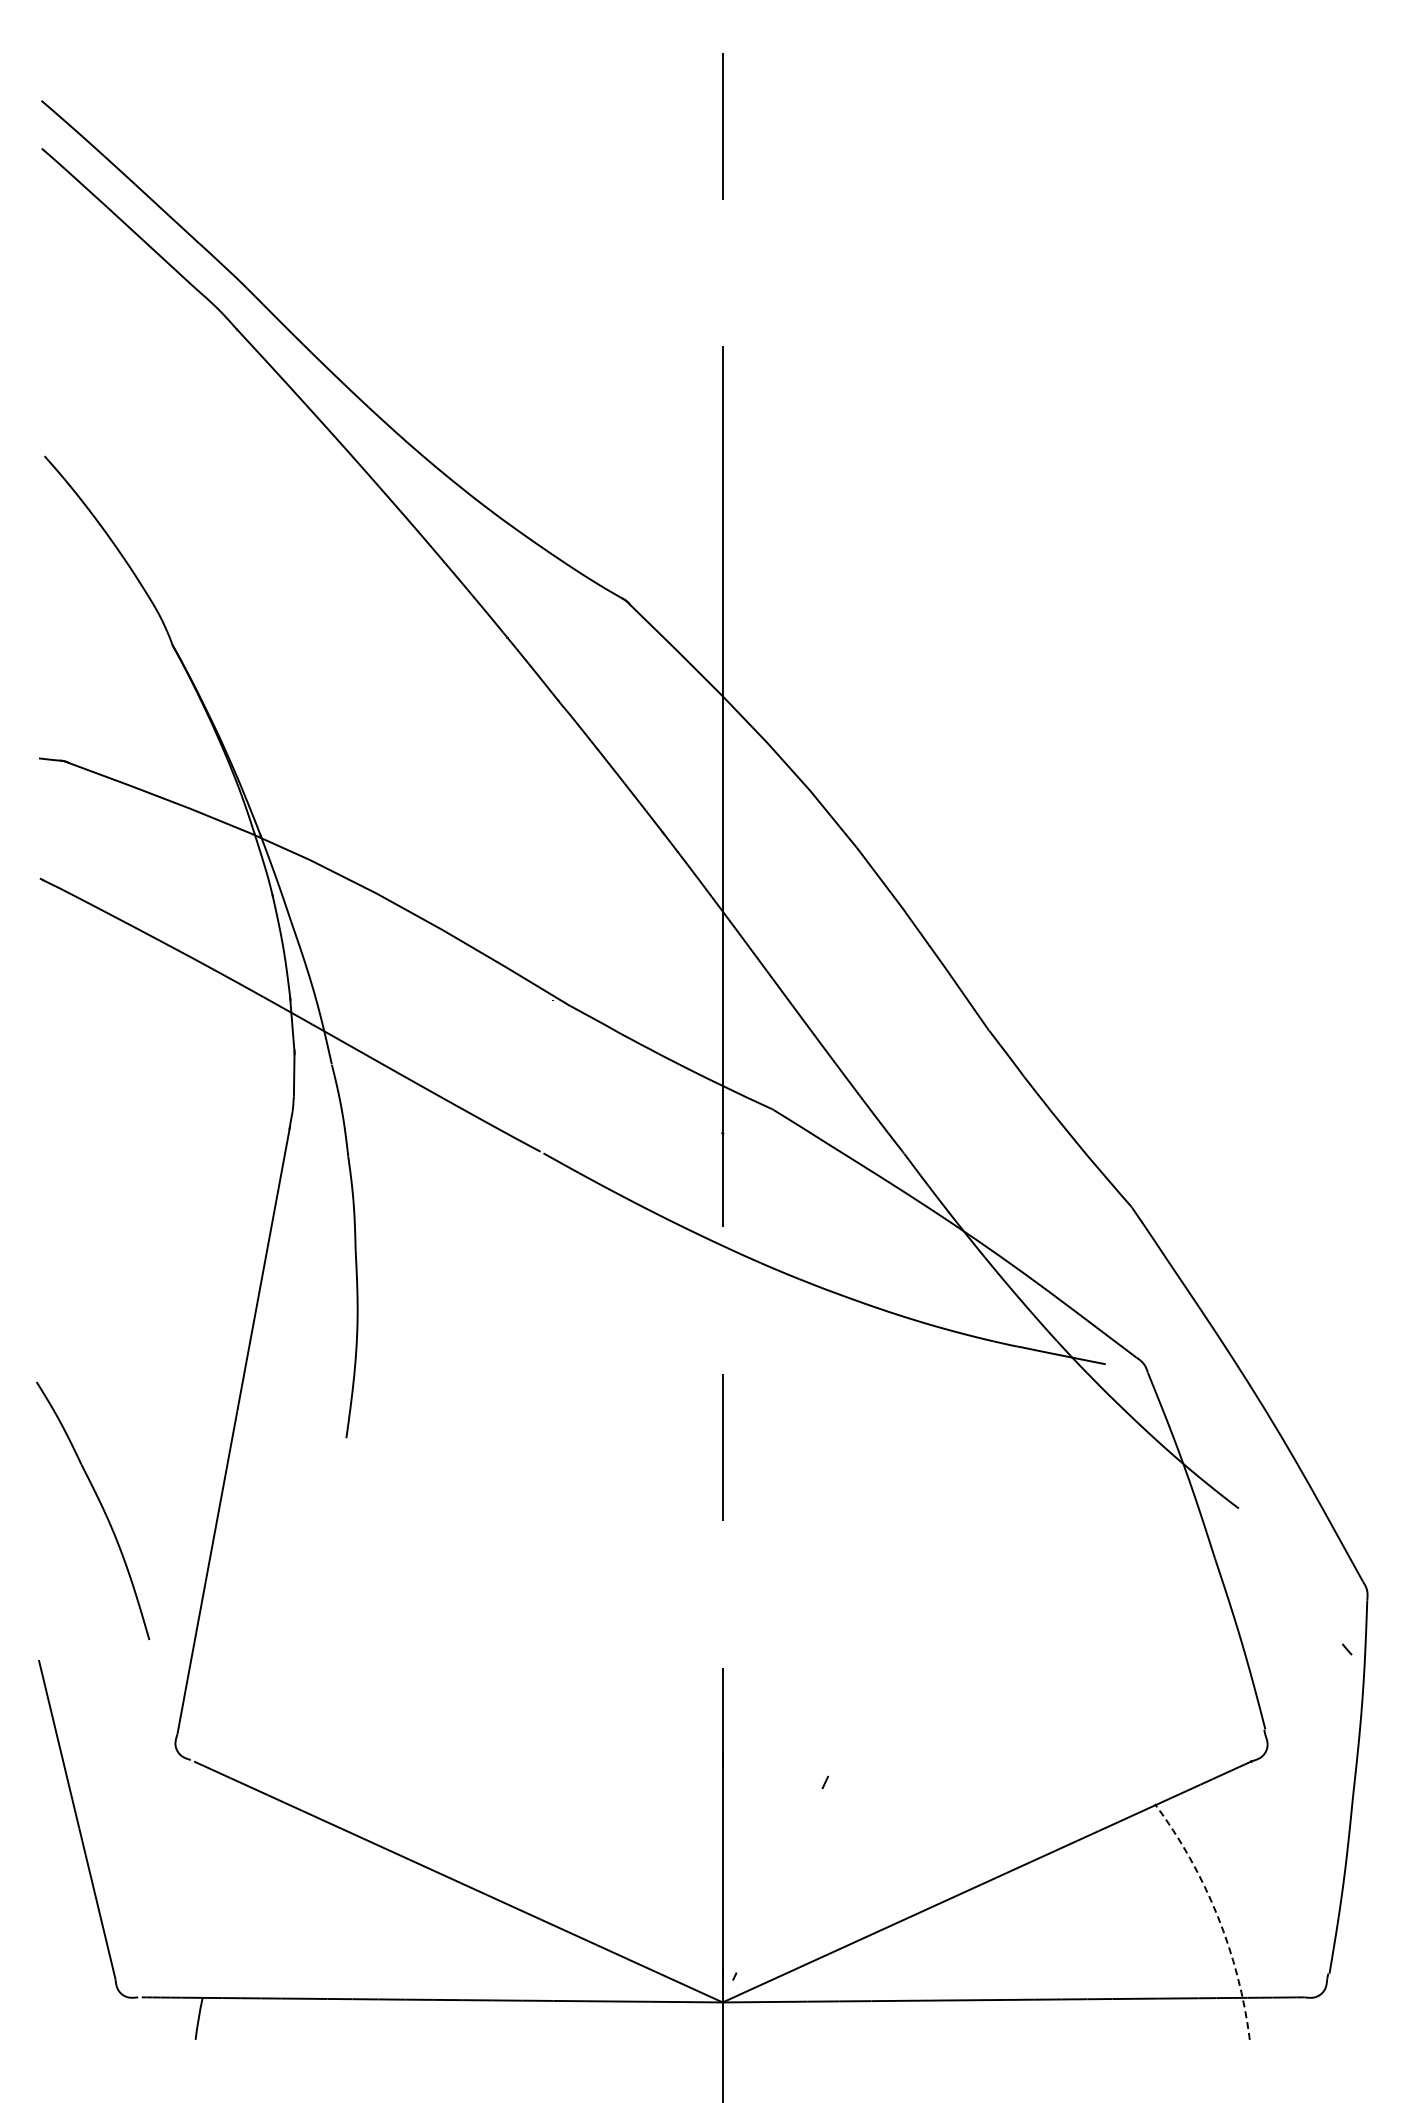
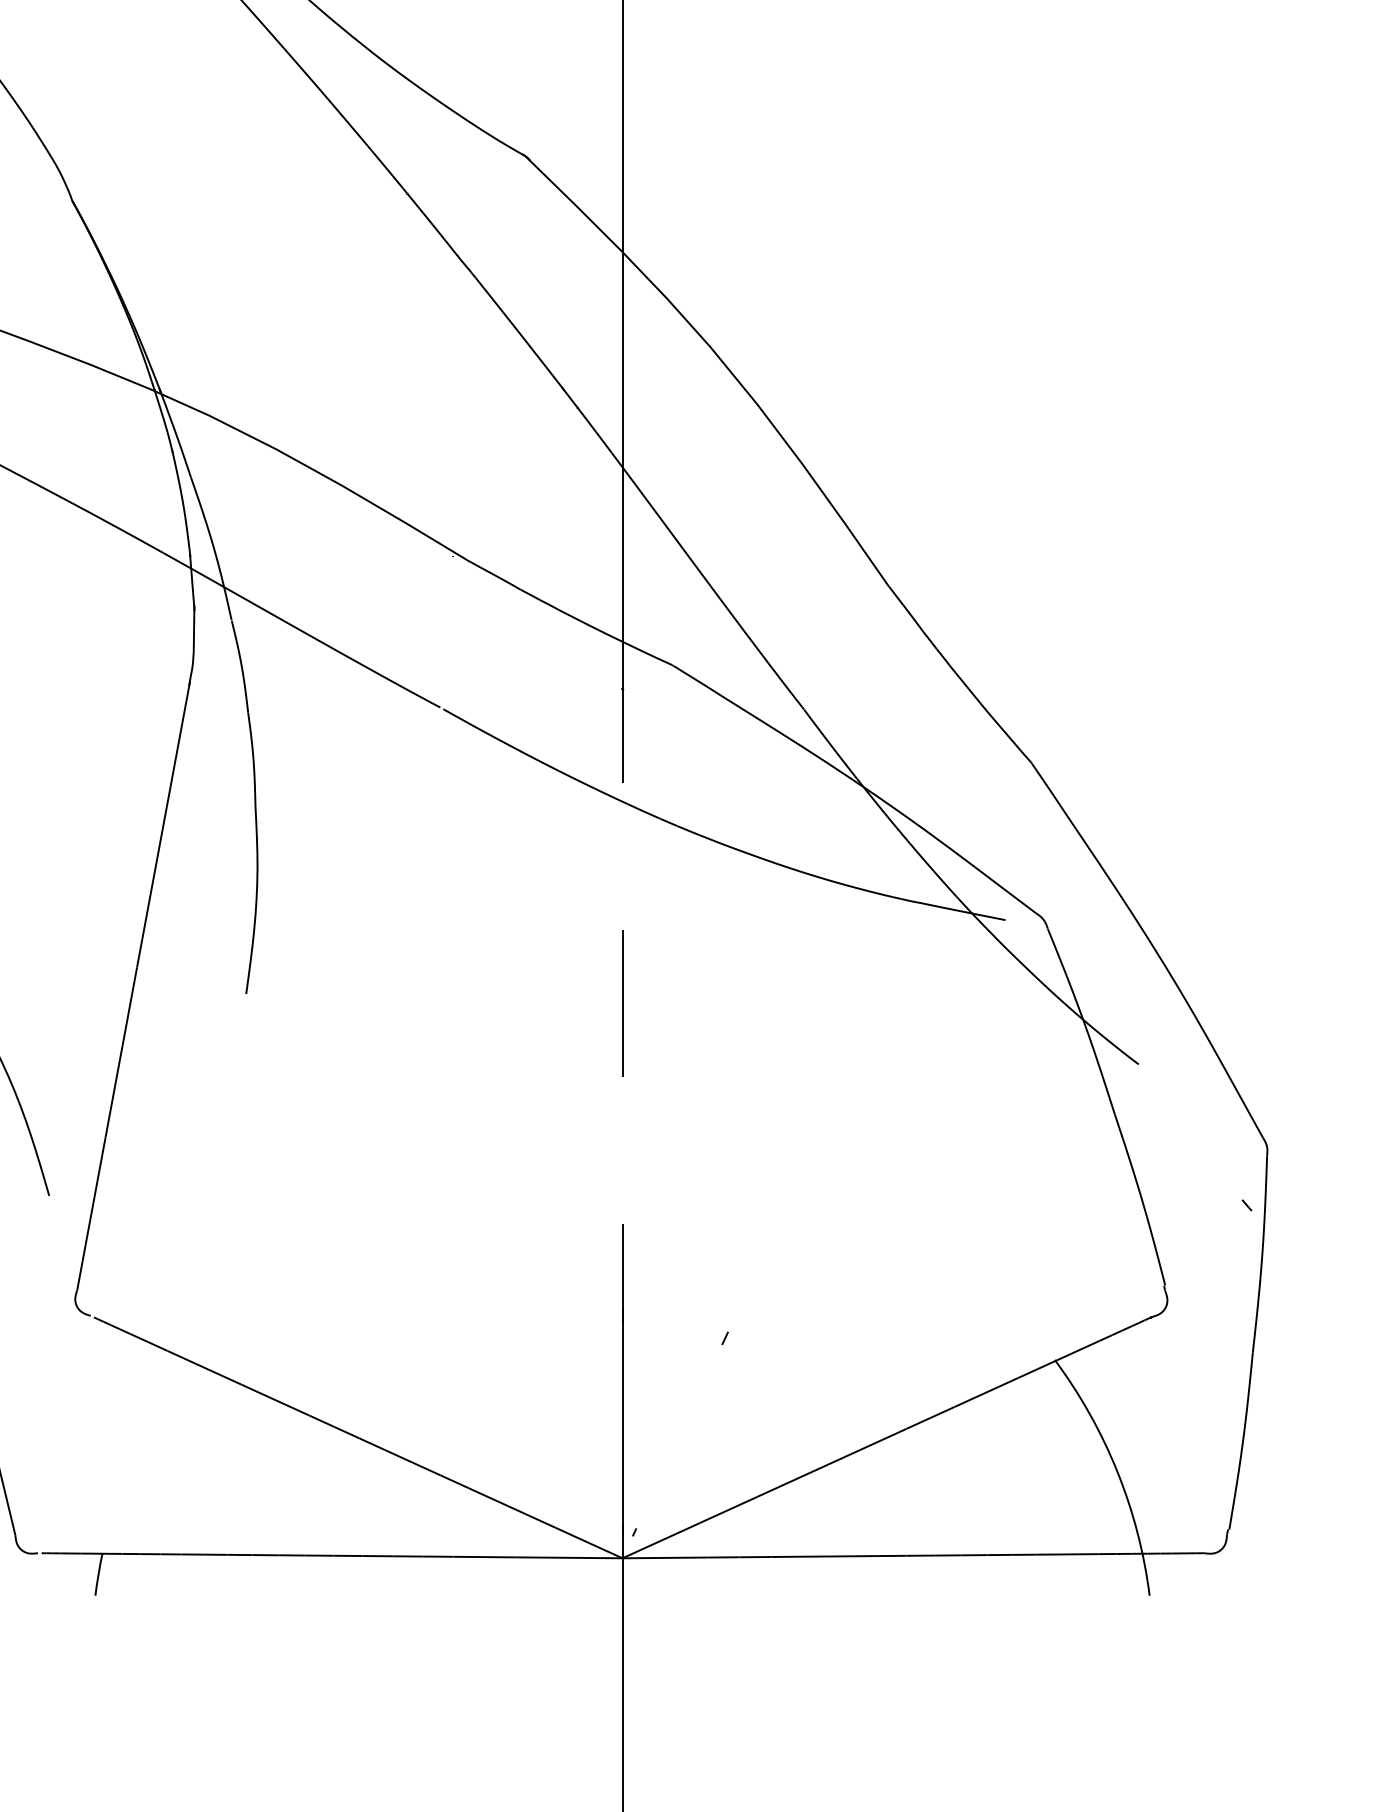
arc: (1217, 1915) -> (1117, 1471), dashed -> solid

